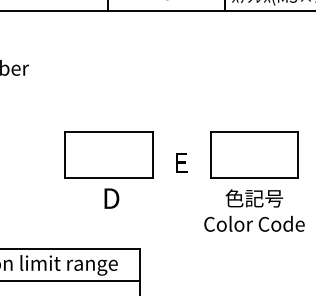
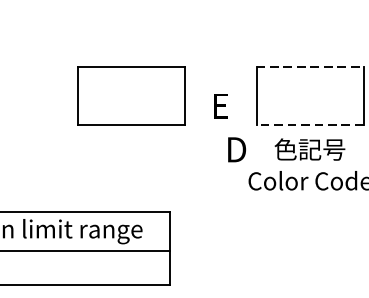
line: (254, 131) -> (310, 67), solid -> dashed
line: (254, 178) -> (310, 125), solid -> dashed
text: (111, 198) -> (236, 149), moved

